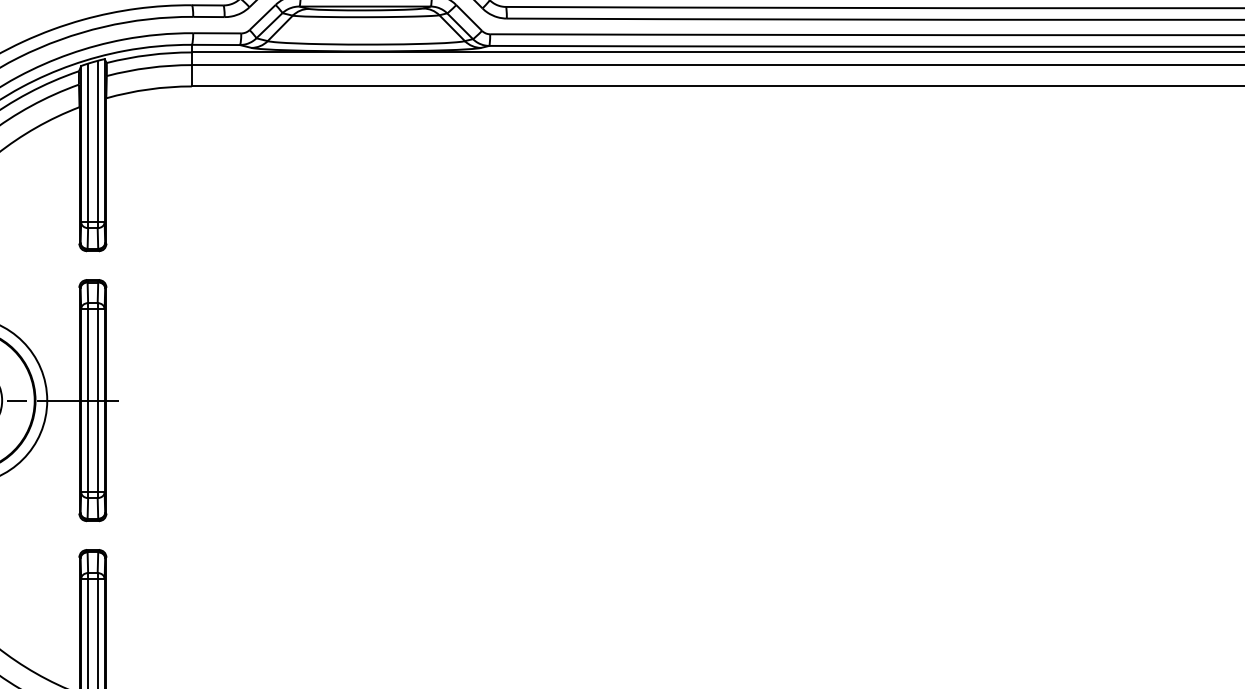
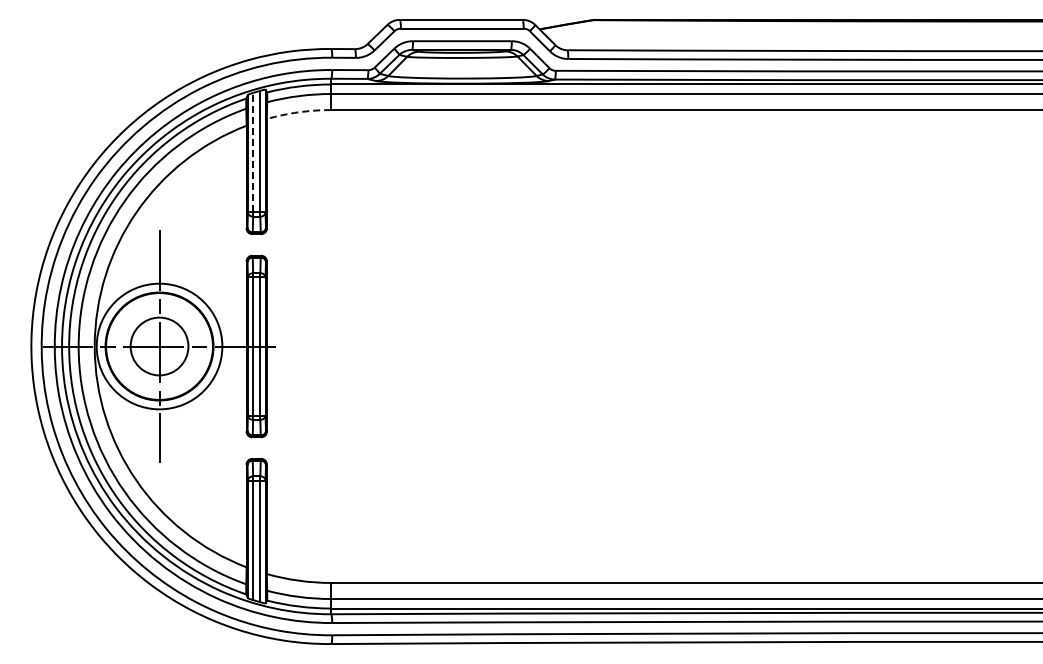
arc: (148, 89) -> (298, 112), solid -> dashed
line: (88, 142) -> (253, 152), solid -> dashed

